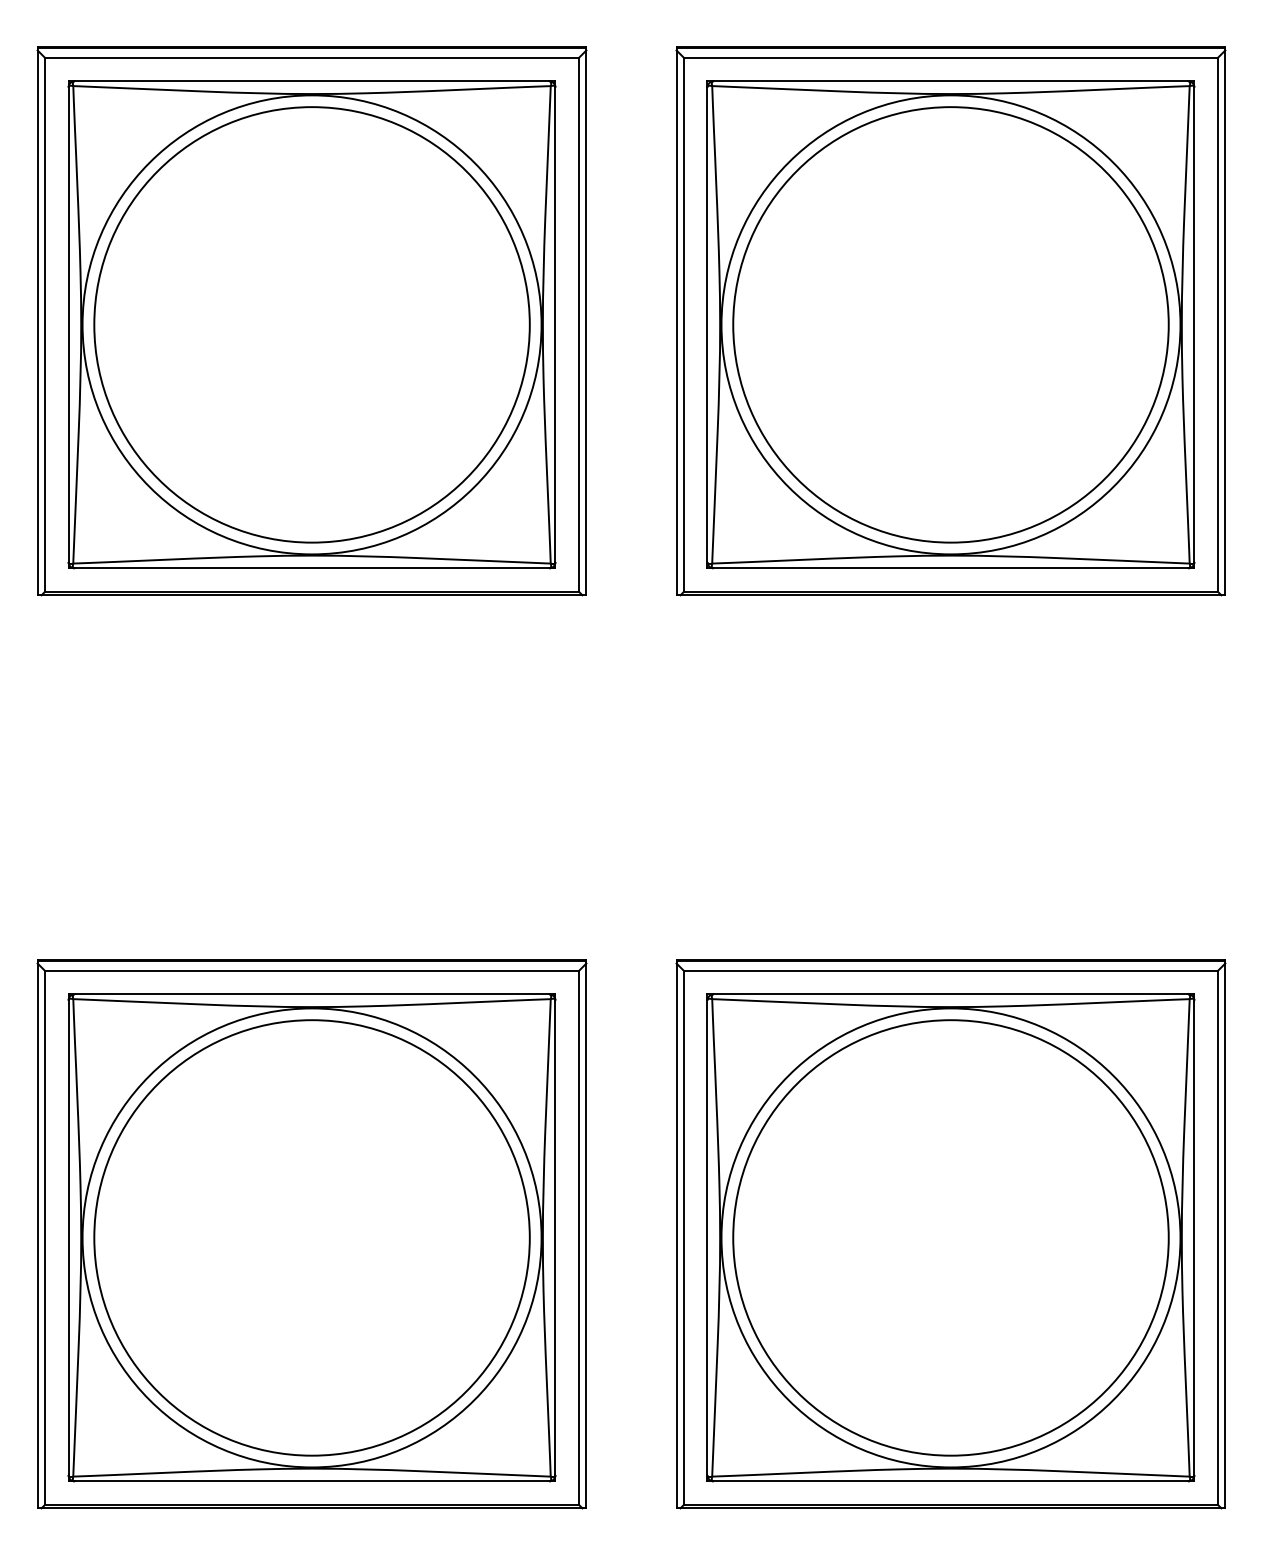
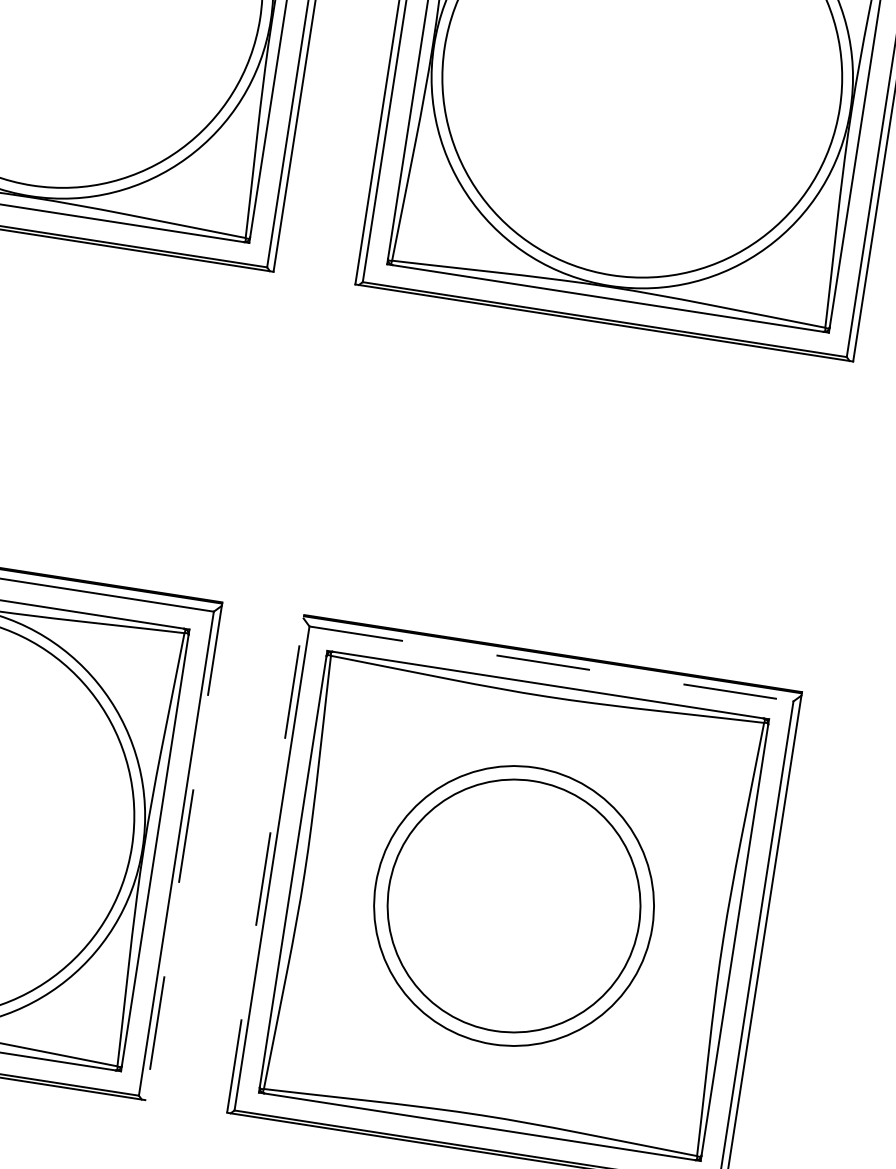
line: (950, 971) -> (551, 664), solid -> dashed
line: (676, 1233) -> (265, 863), solid -> dashed
line: (586, 1234) -> (183, 851), solid -> dashed
circle: (950, 1237) -> (513, 905), size x0.6
circle: (950, 1237) -> (513, 905), size x0.7

